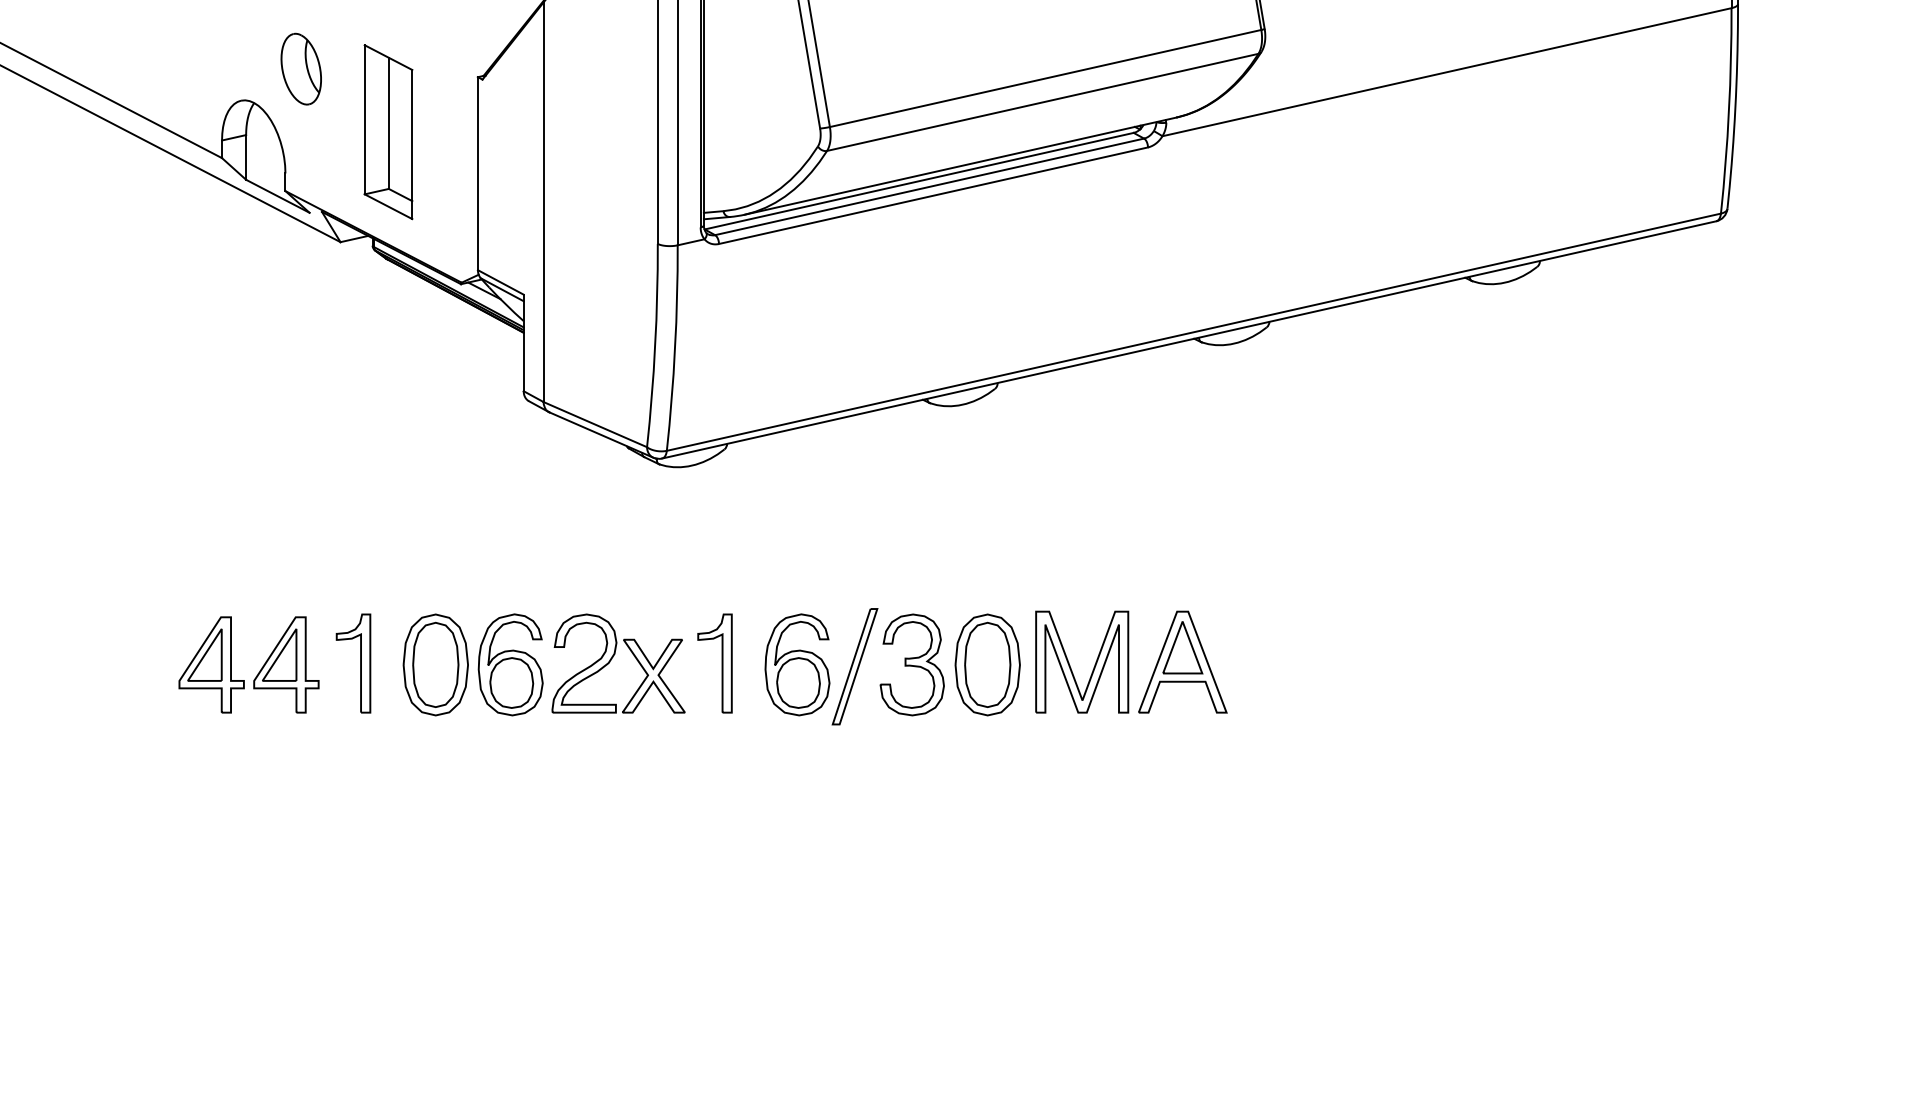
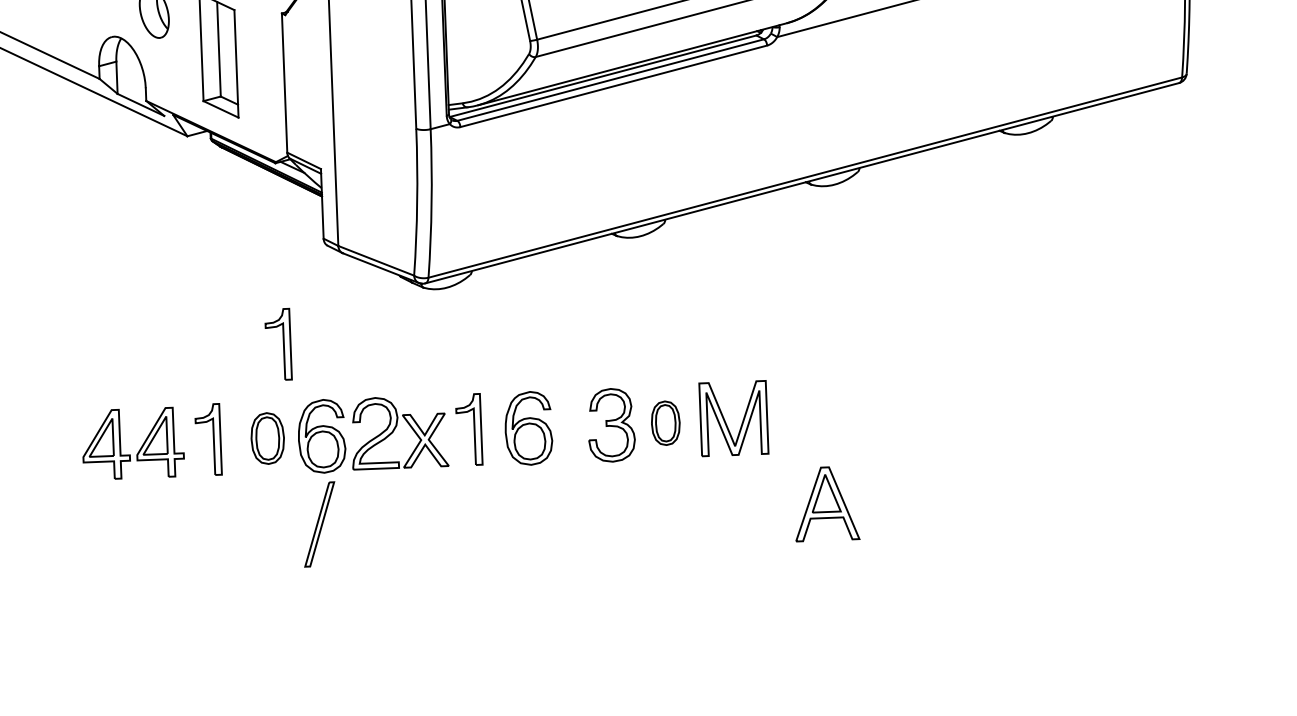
part: (462, 535) -> (283, 344), added
part: (1182, 661) -> (826, 503), moved
part: (435, 664) -> (267, 438), size x0.7
part: (987, 664) -> (665, 422), size x0.6
part: (854, 666) -> (319, 524), moved

